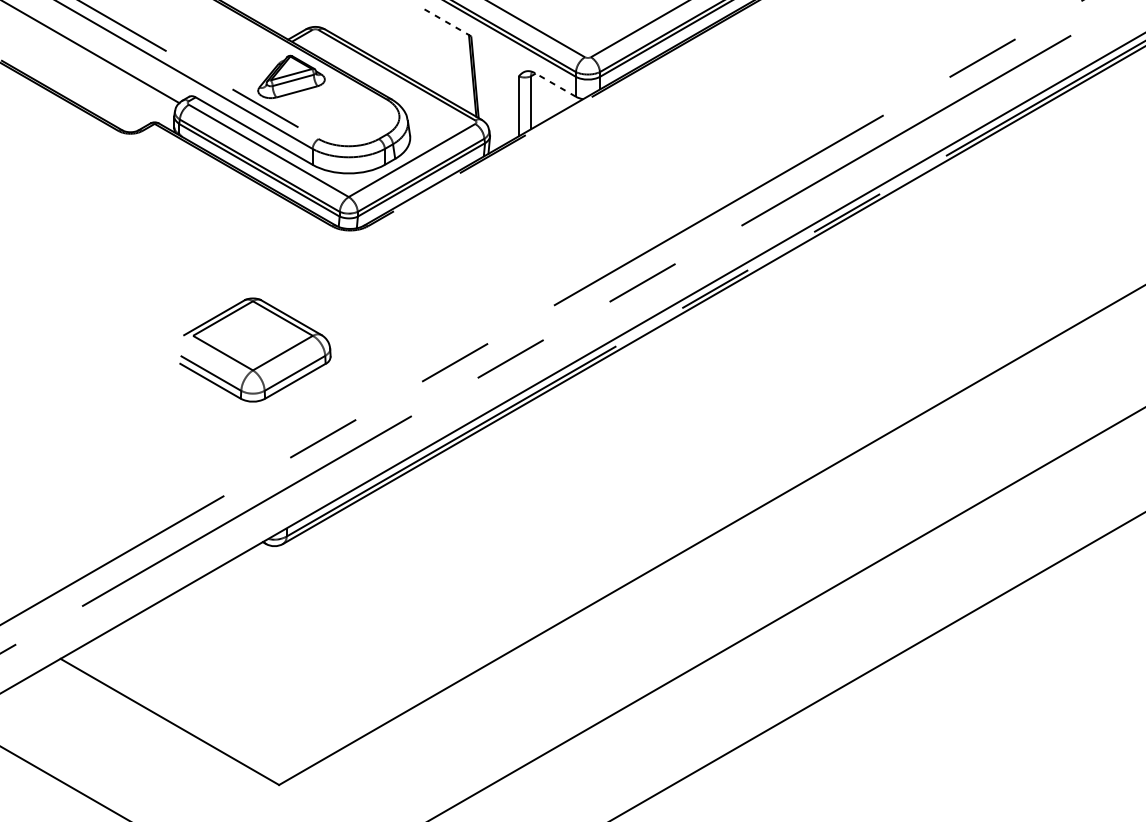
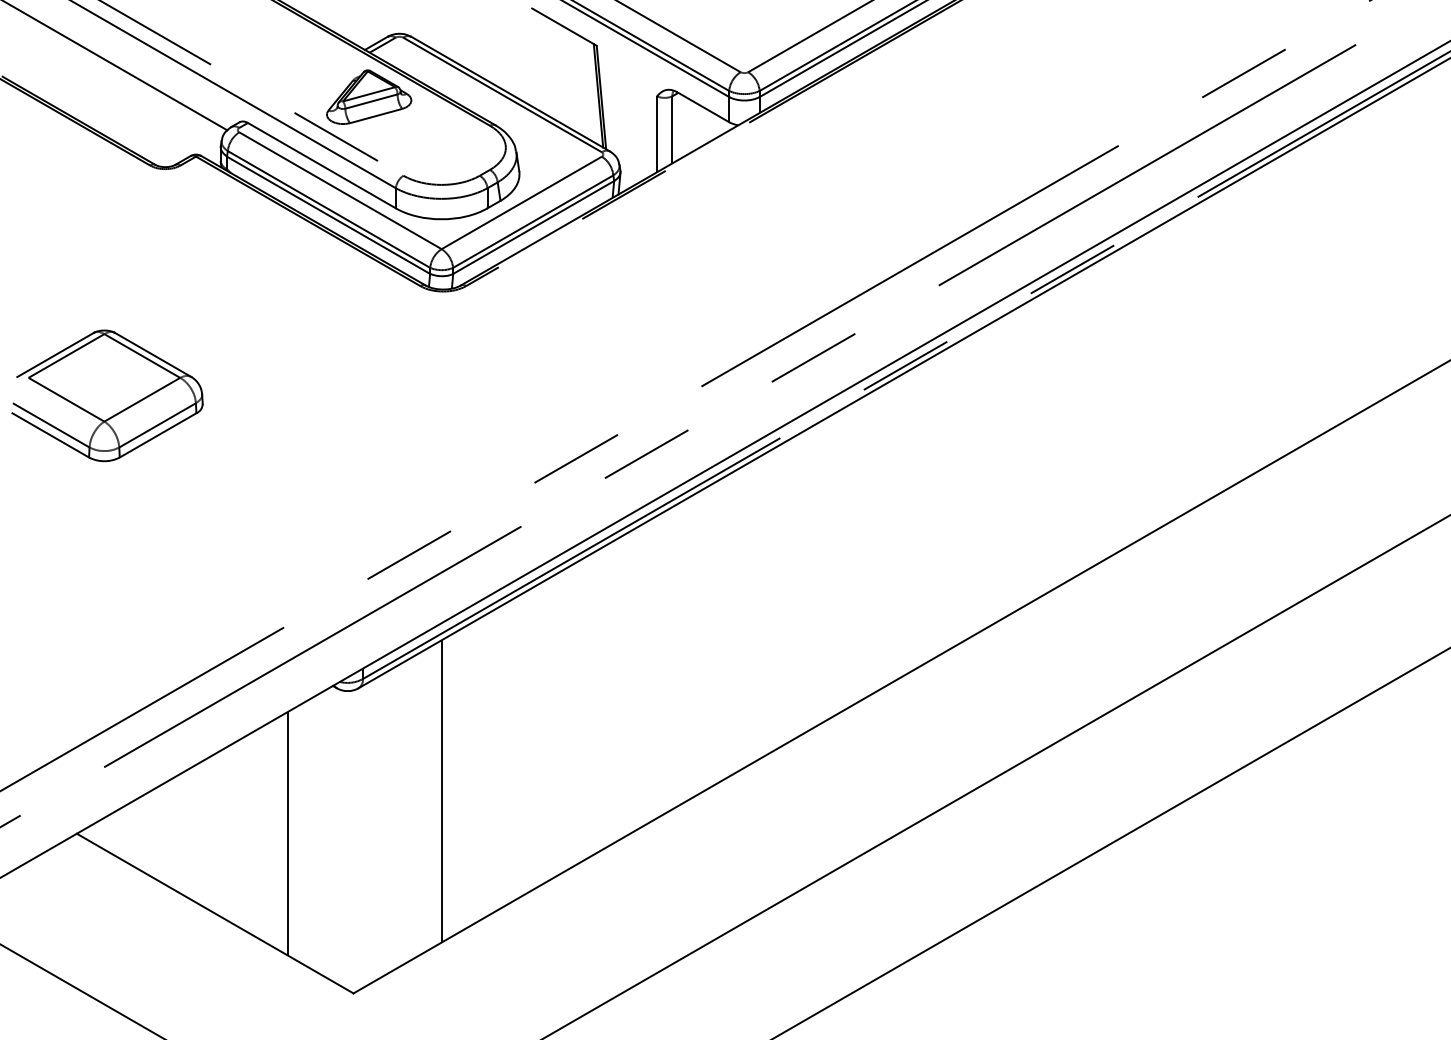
line: (445, 21) -> (564, 26), dashed -> solid
line: (555, 85) -> (703, 107), dashed -> solid
part: (255, 349) -> (107, 395), moved
line: (348, 625) -> (441, 791), added
line: (227, 658) -> (288, 833), added

